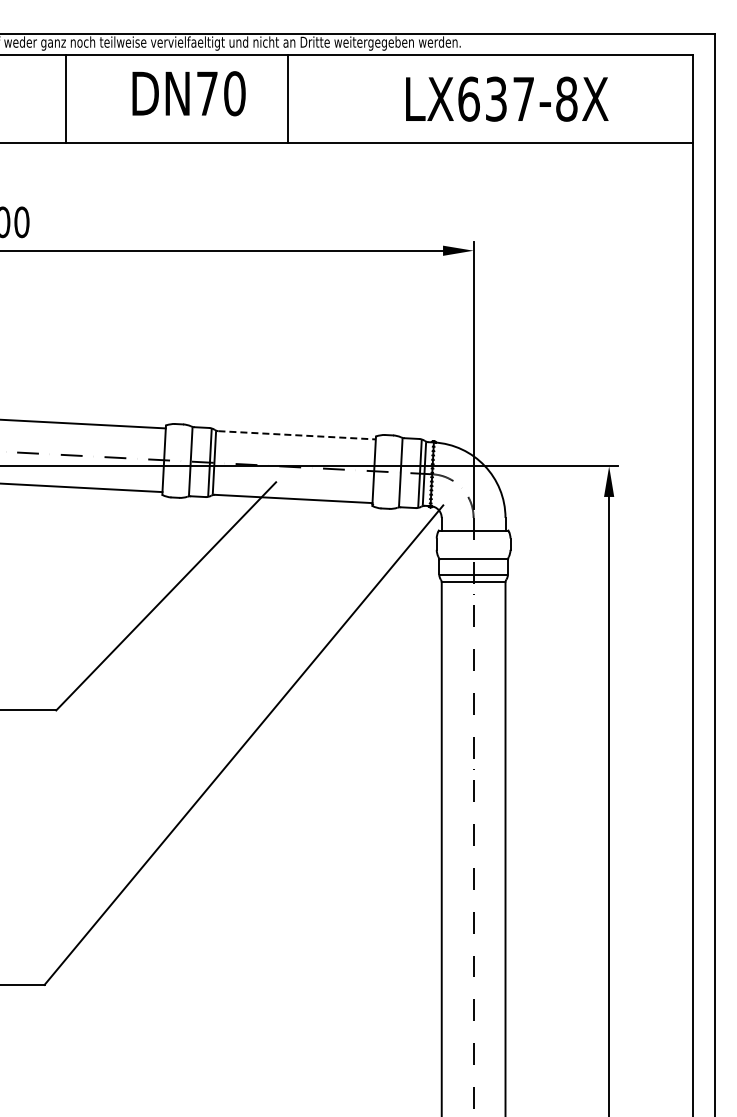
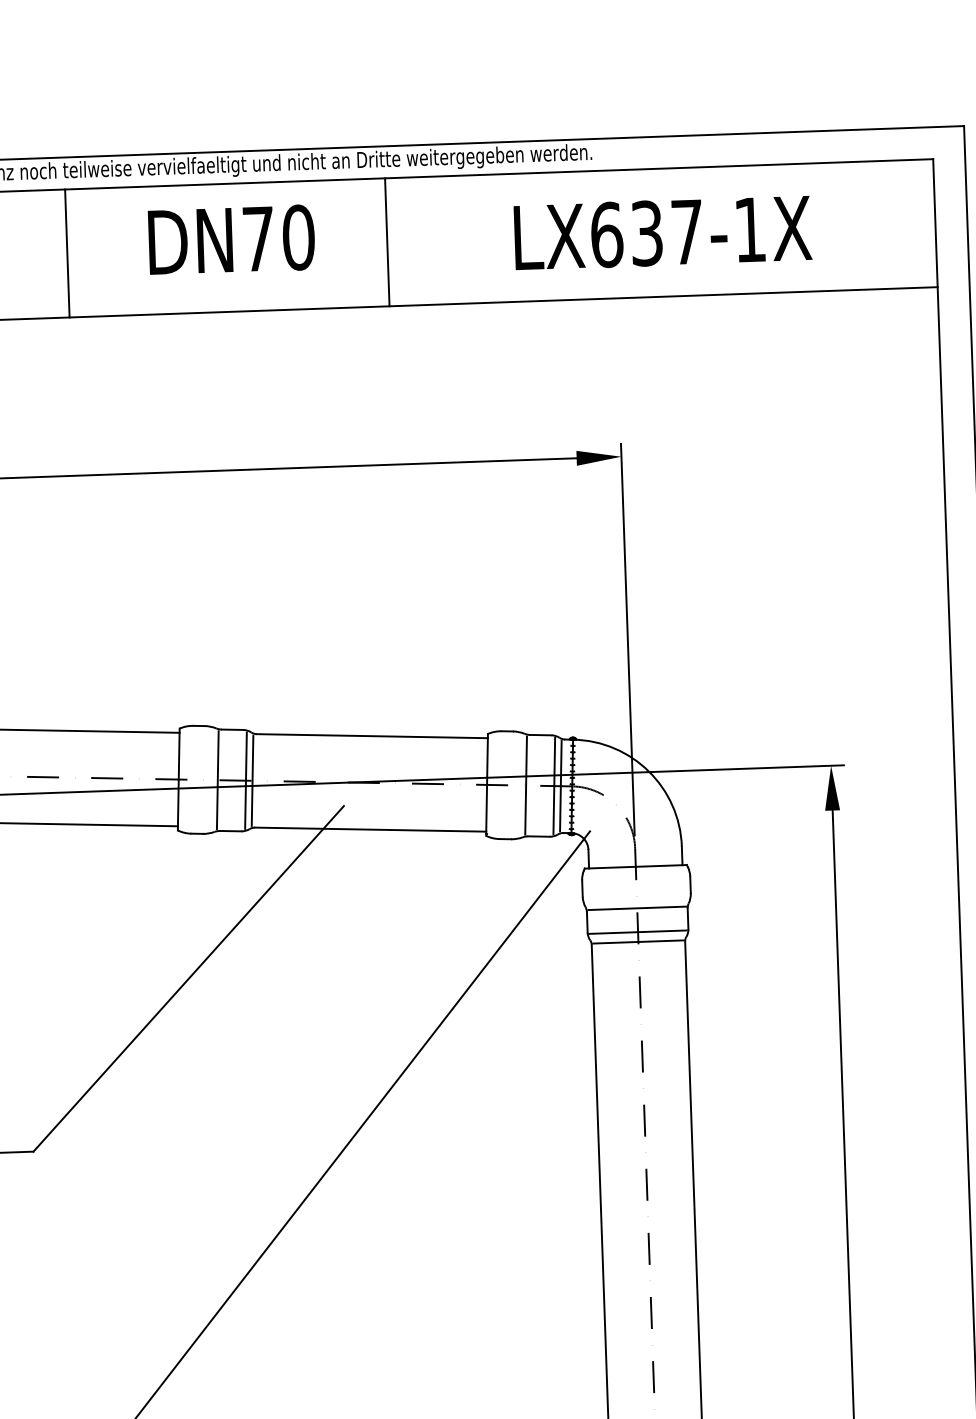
text: (188, 93) -> (230, 239), moved
line: (65, 98) -> (66, 252), moved
line: (288, 98) -> (387, 241), moved
text: (566, 98) -> (749, 228), LX637-8X -> LX637-1X
line: (297, 435) -> (372, 736), dashed -> solid

